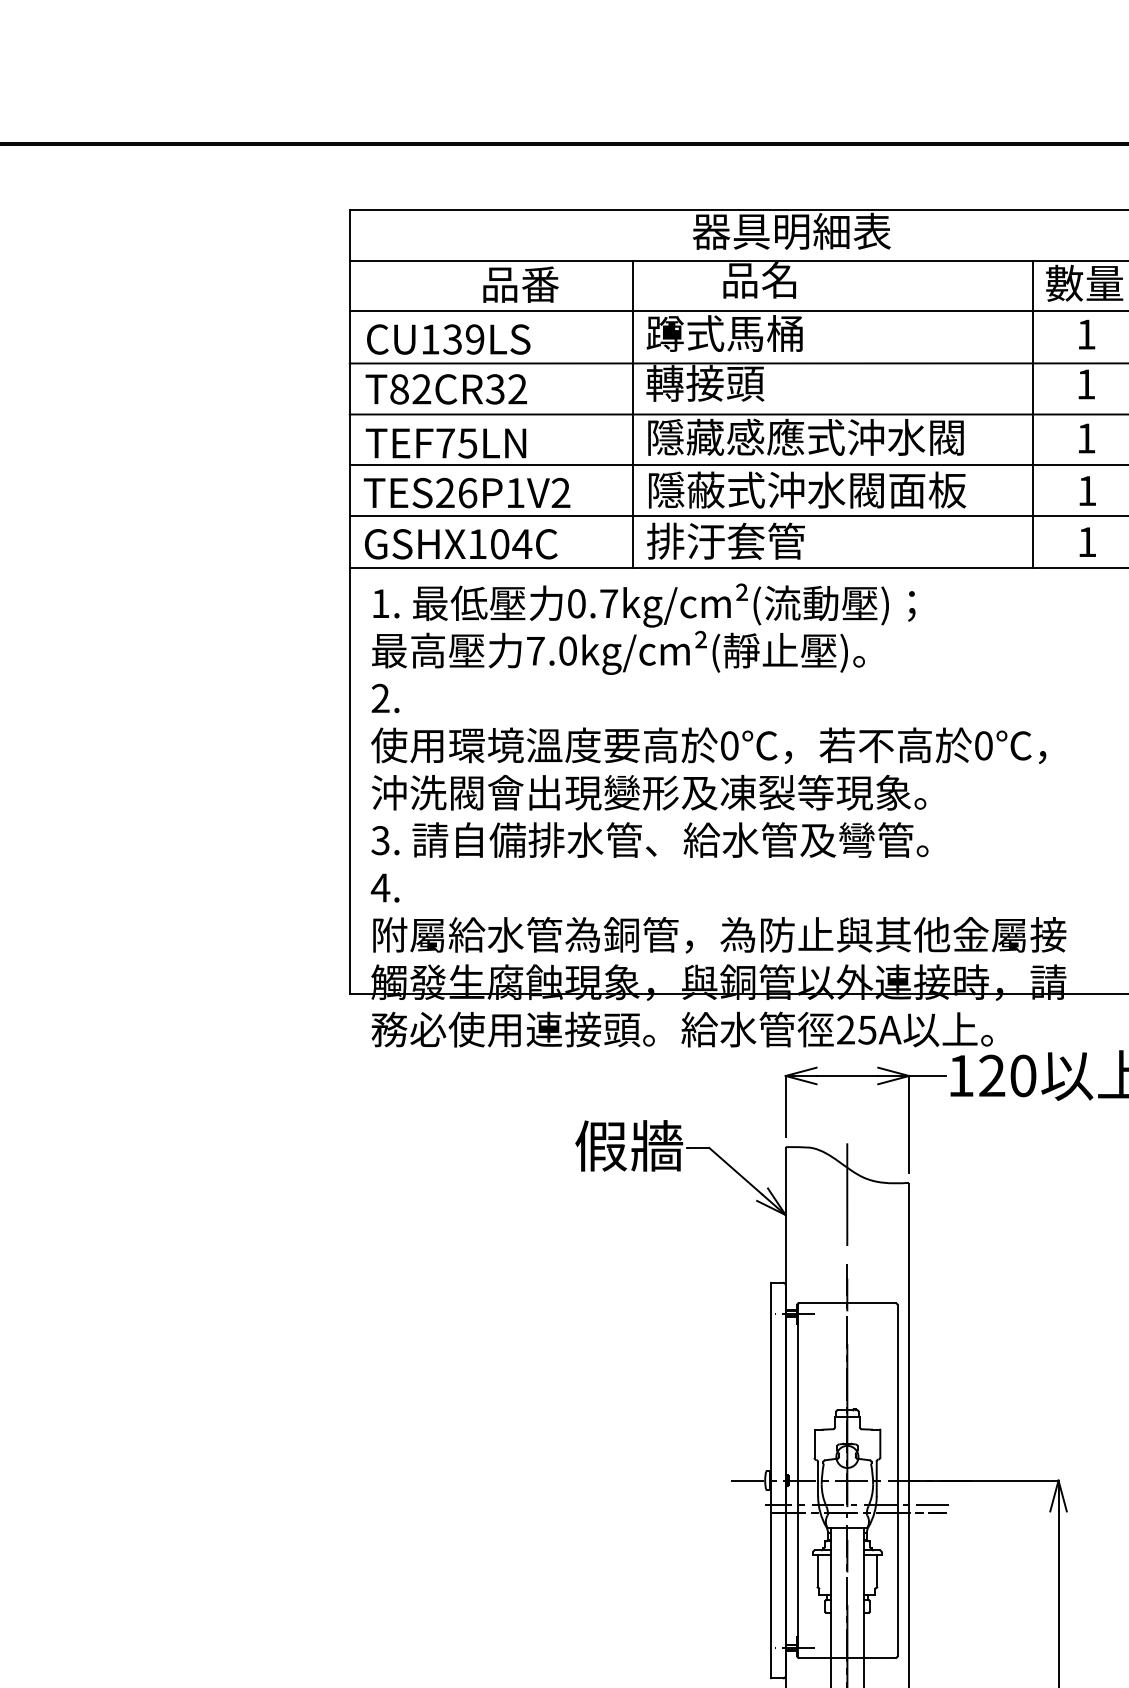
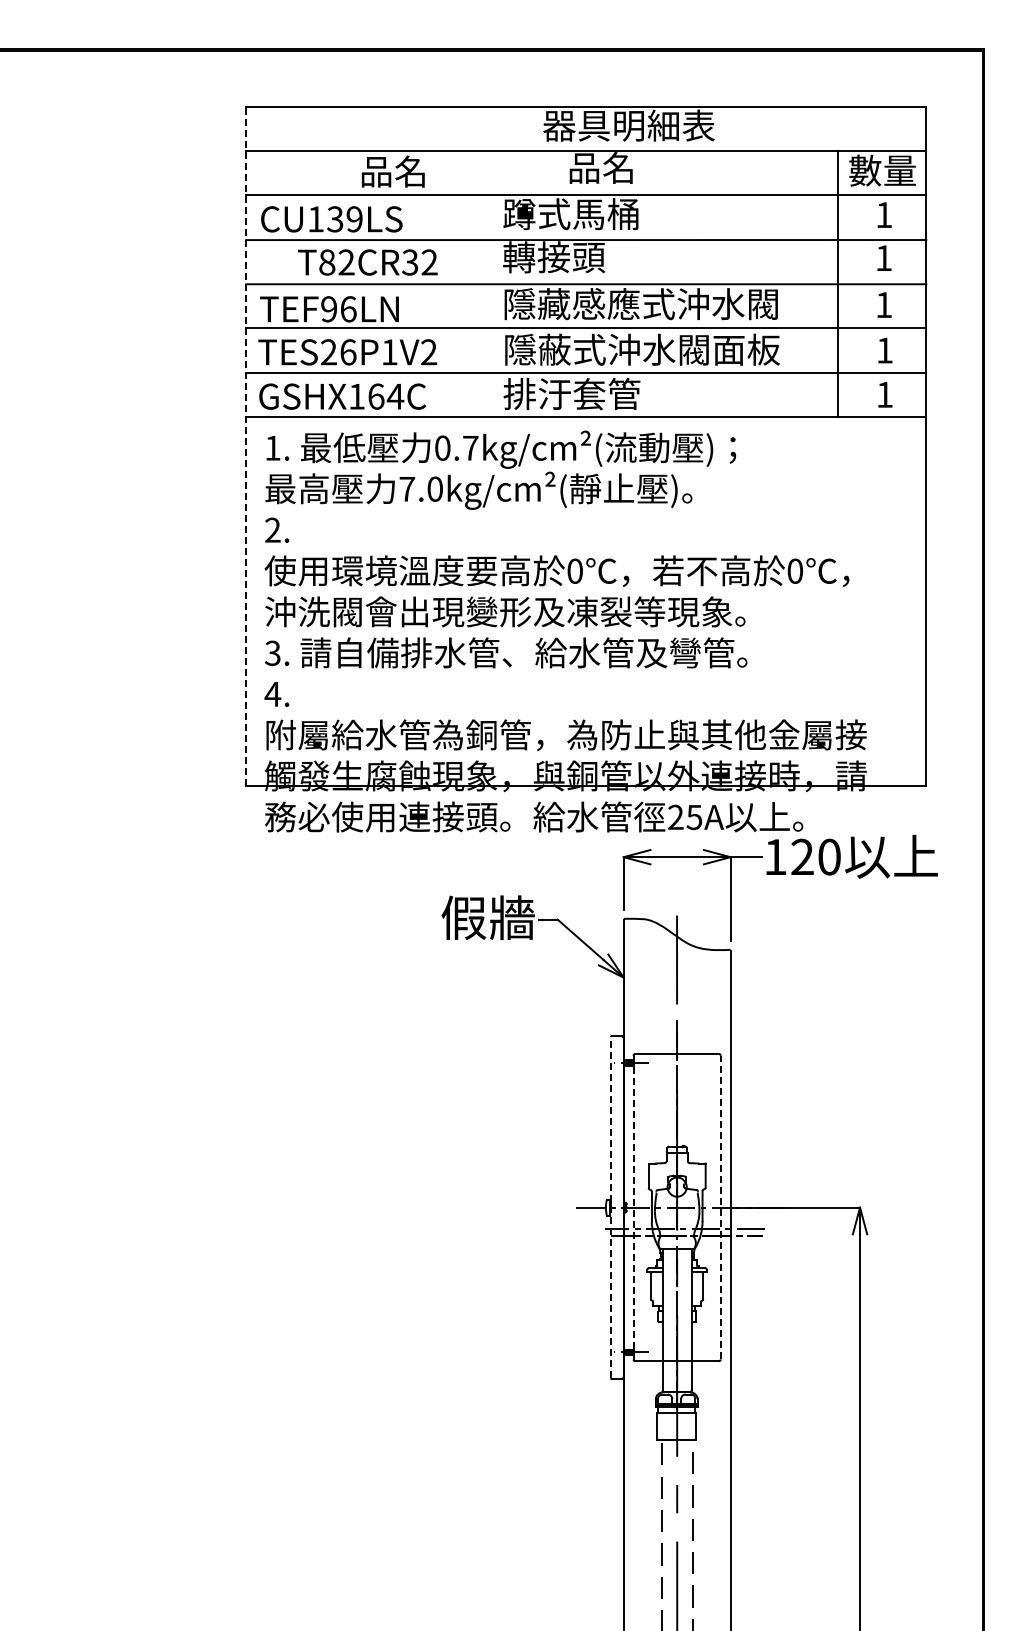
text: (540, 284) -> (411, 171), 品番 -> 品名
text: (445, 389) -> (367, 262), moved
line: (633, 413) -> (491, 283), removed
text: (456, 443) -> (338, 309), TEF75LN -> TEF96LN
text: (500, 544) -> (376, 396), GSHX104C -> GSHX164C
line: (350, 601) -> (246, 446), solid -> dashed
line: (770, 1480) -> (610, 1207), solid -> dashed
line: (798, 1480) -> (634, 1207), solid -> dashed
line: (897, 1480) -> (720, 1207), solid -> dashed

